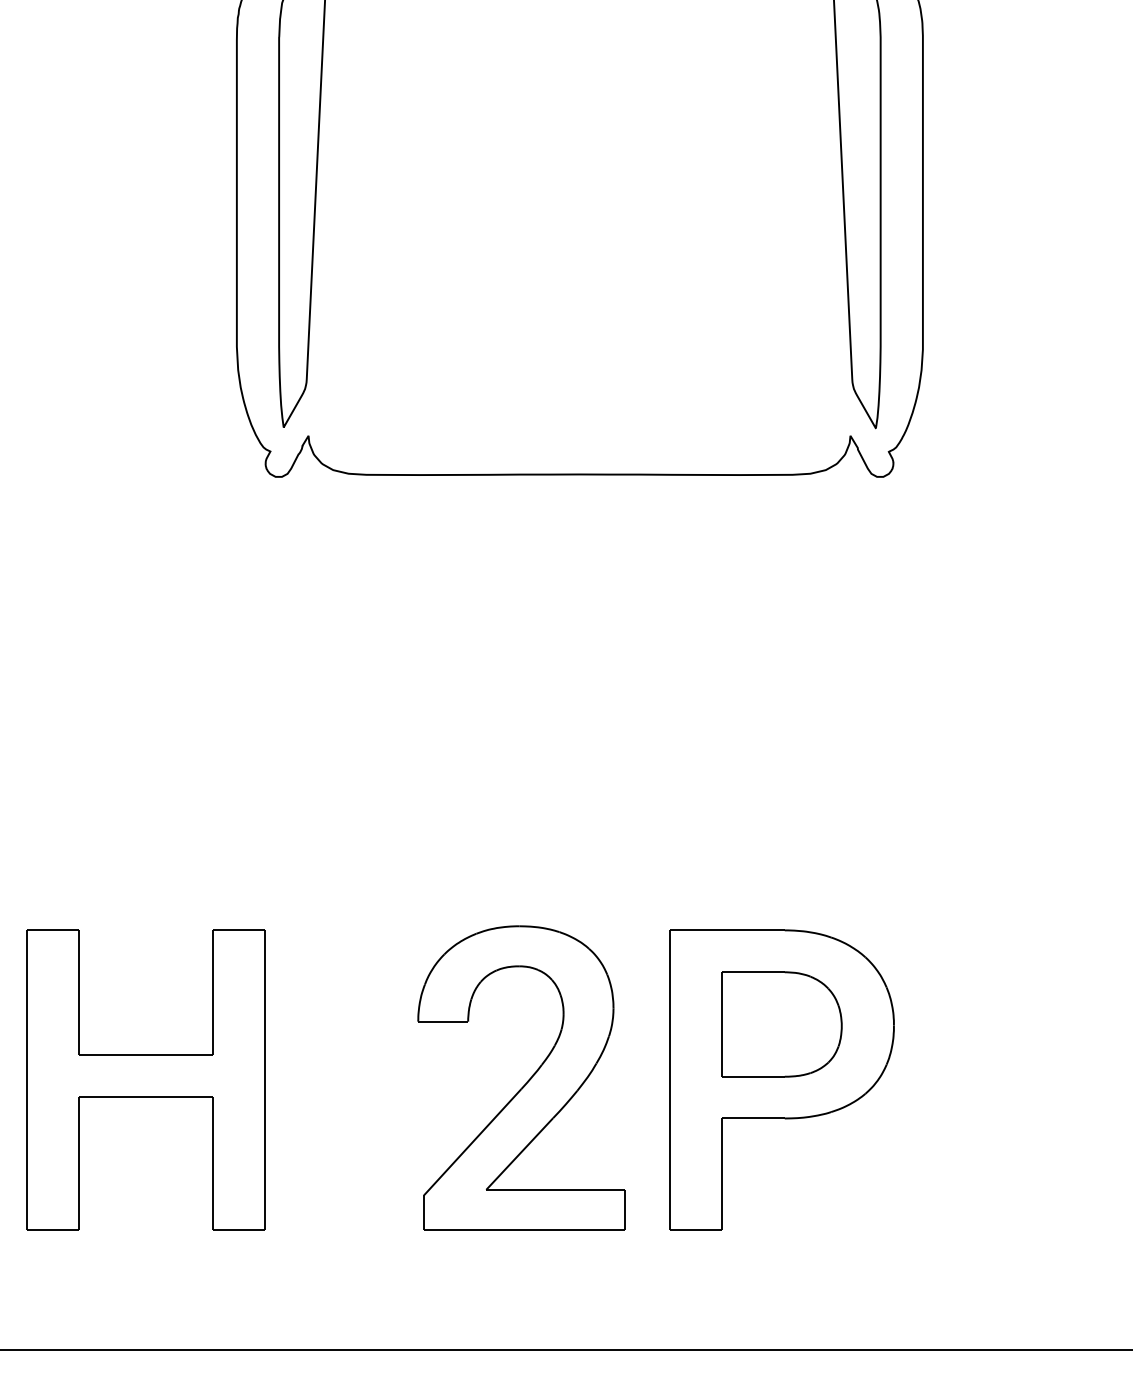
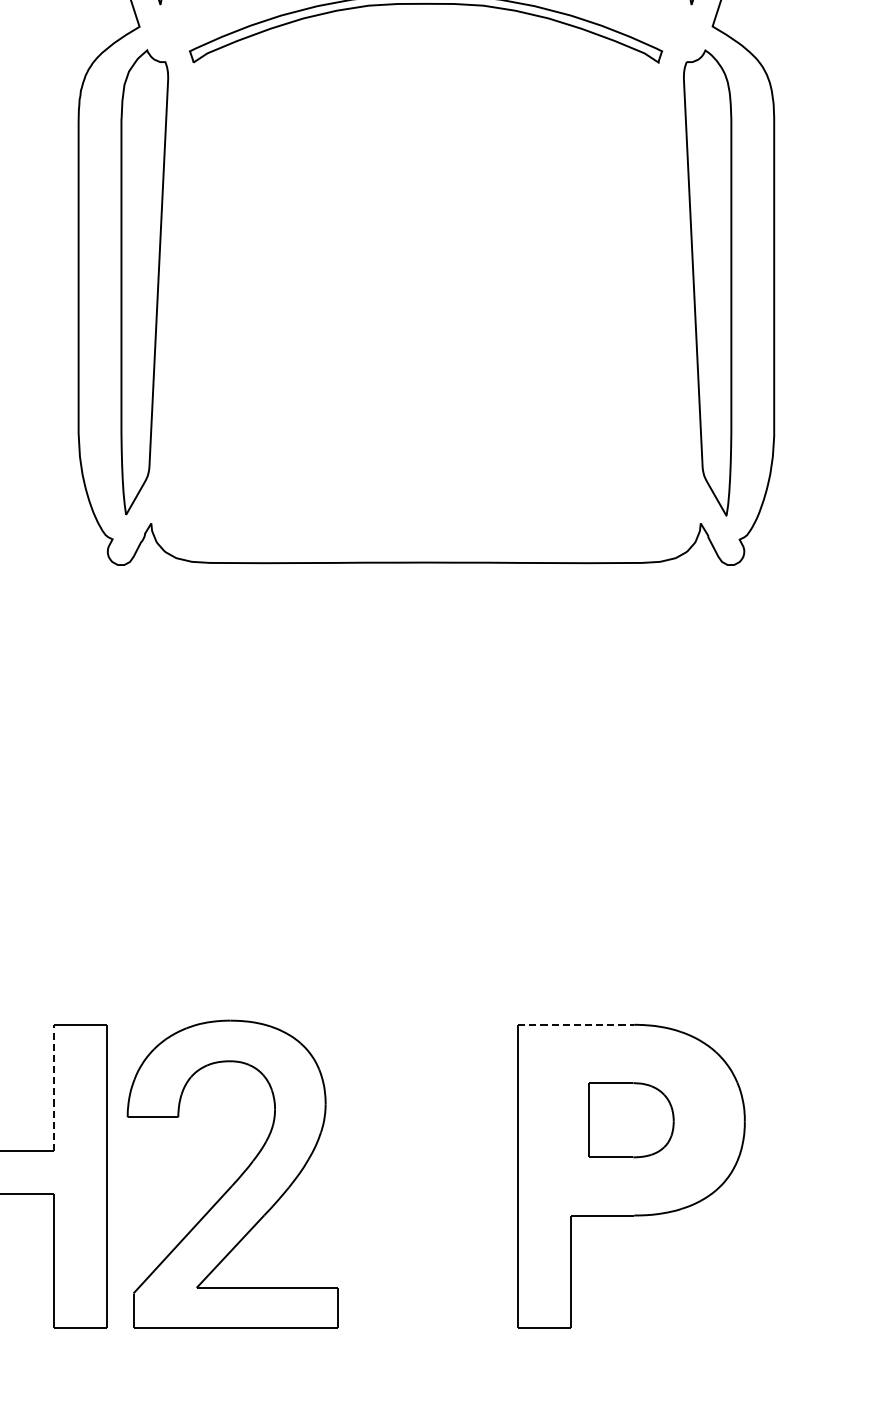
line: (728, 930) -> (577, 1024), solid -> dashed
line: (212, 992) -> (53, 1087), solid -> dashed
part: (781, 1024) -> (630, 1120), size x0.7
part: (527, 1080) -> (238, 1177), moved

